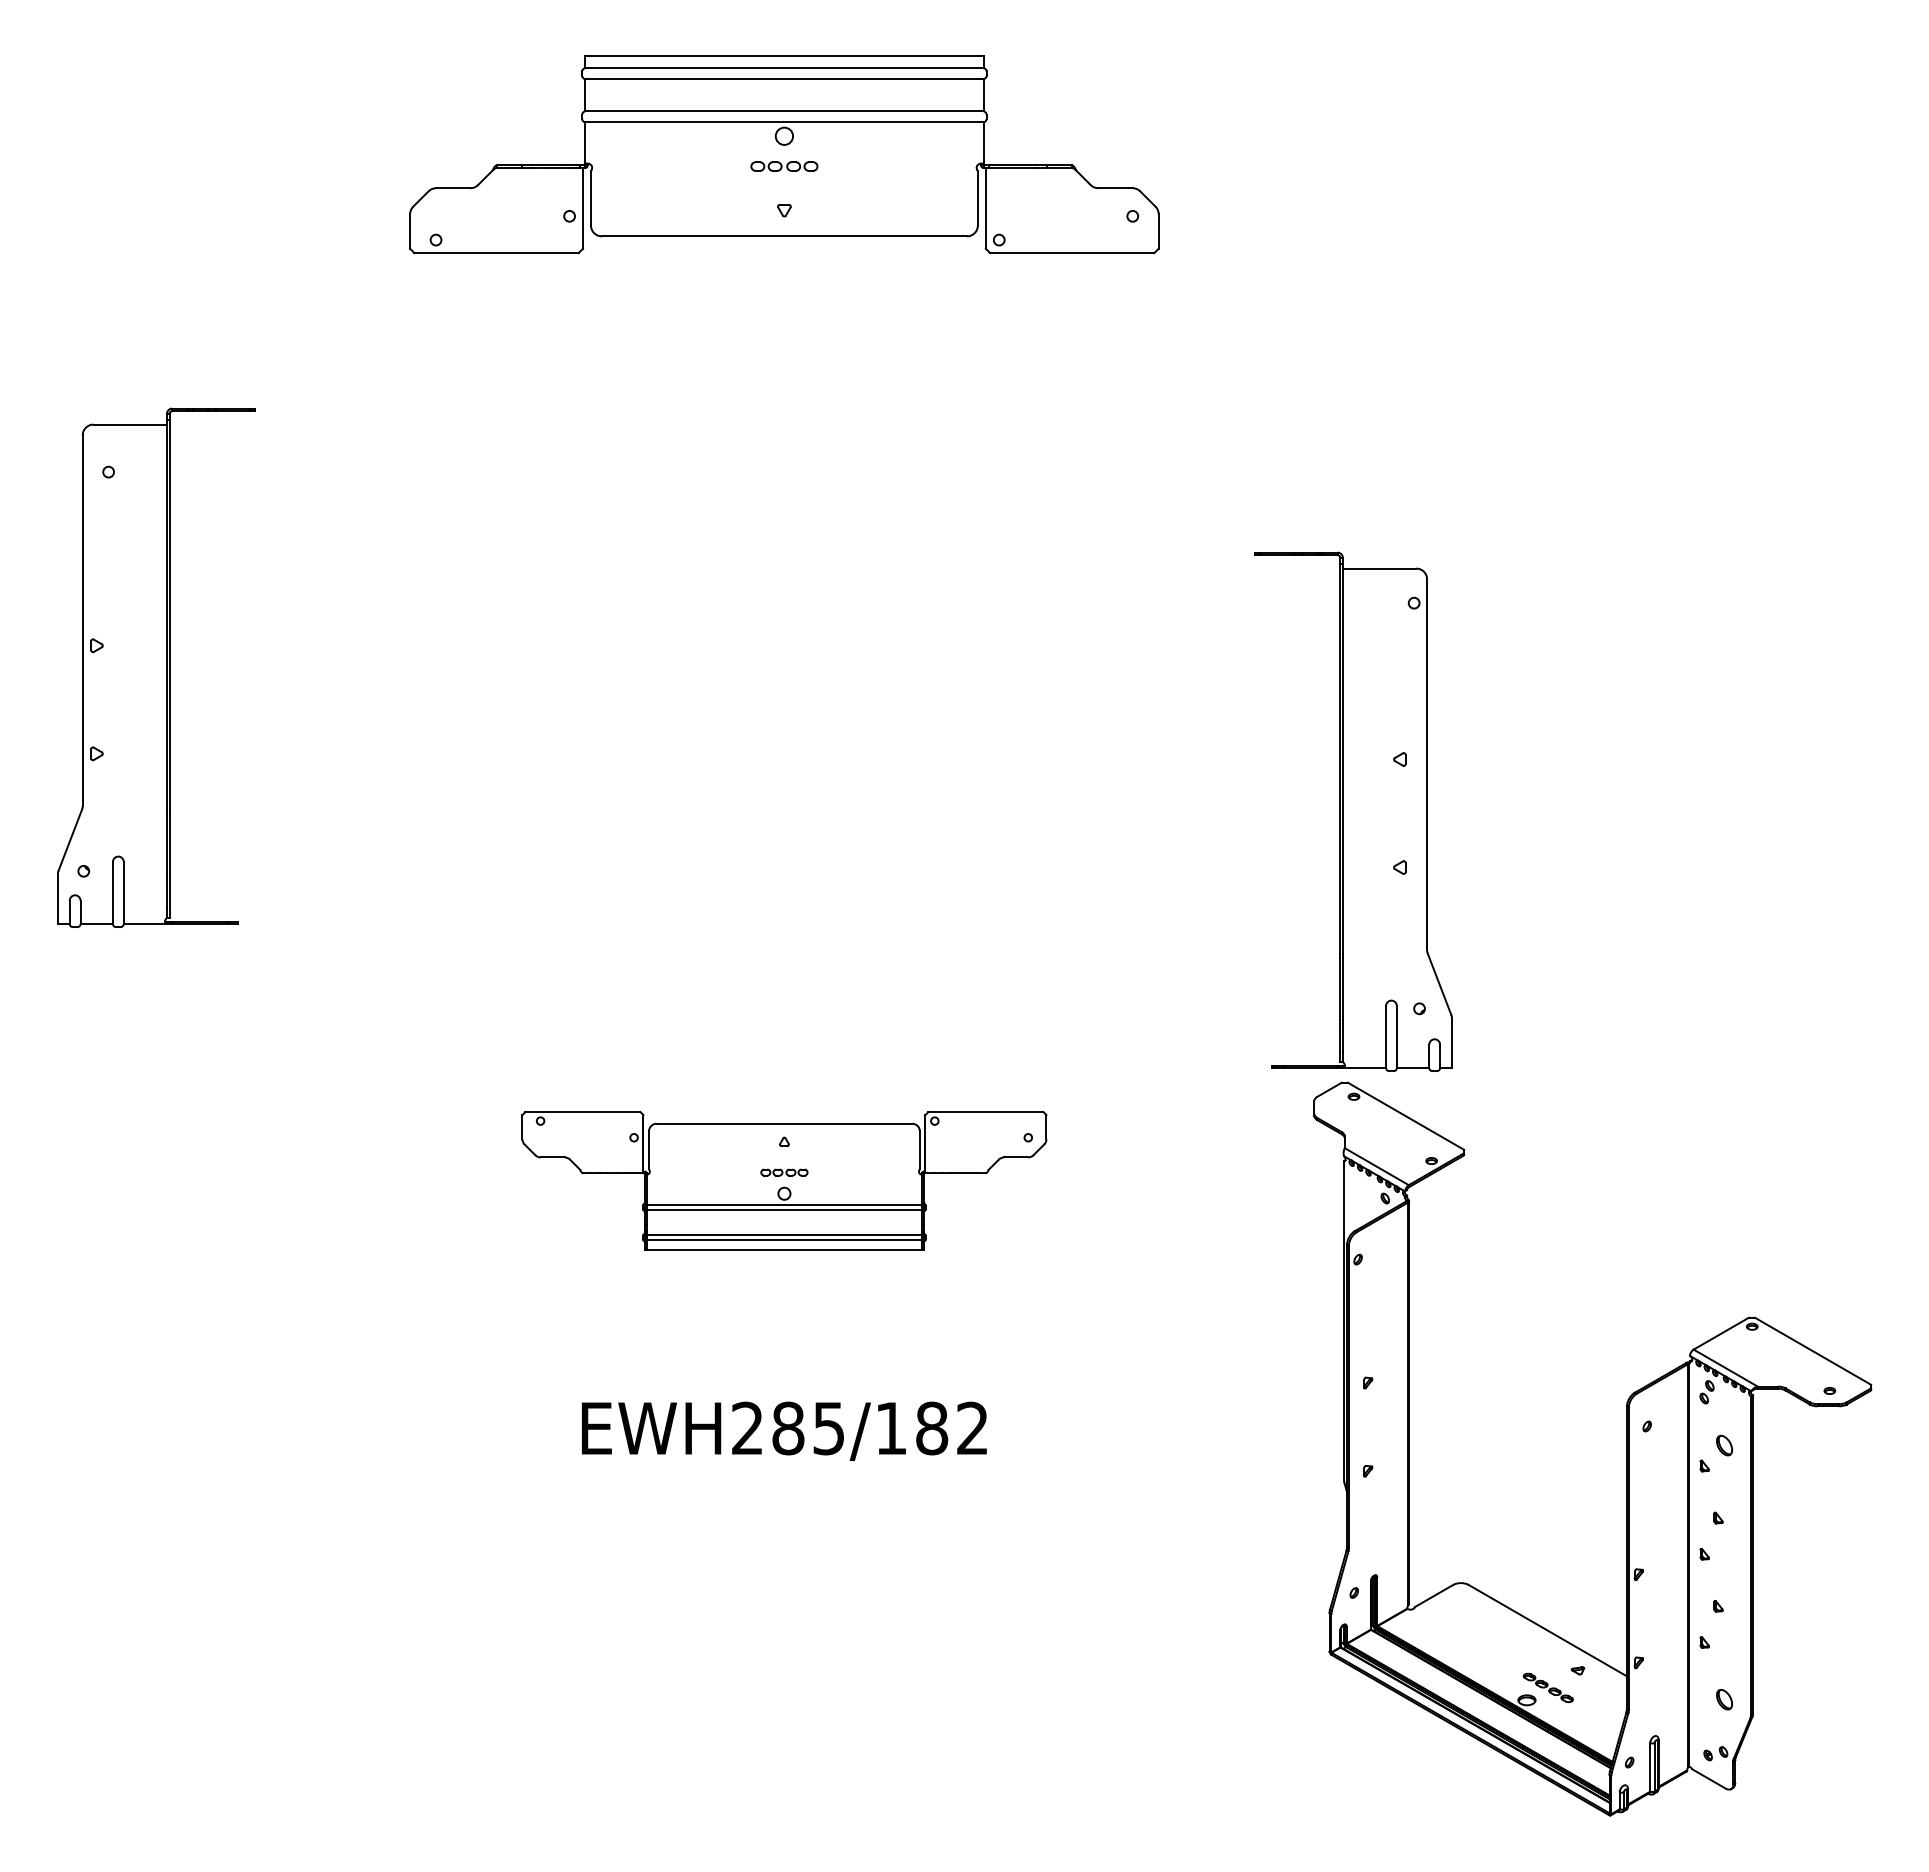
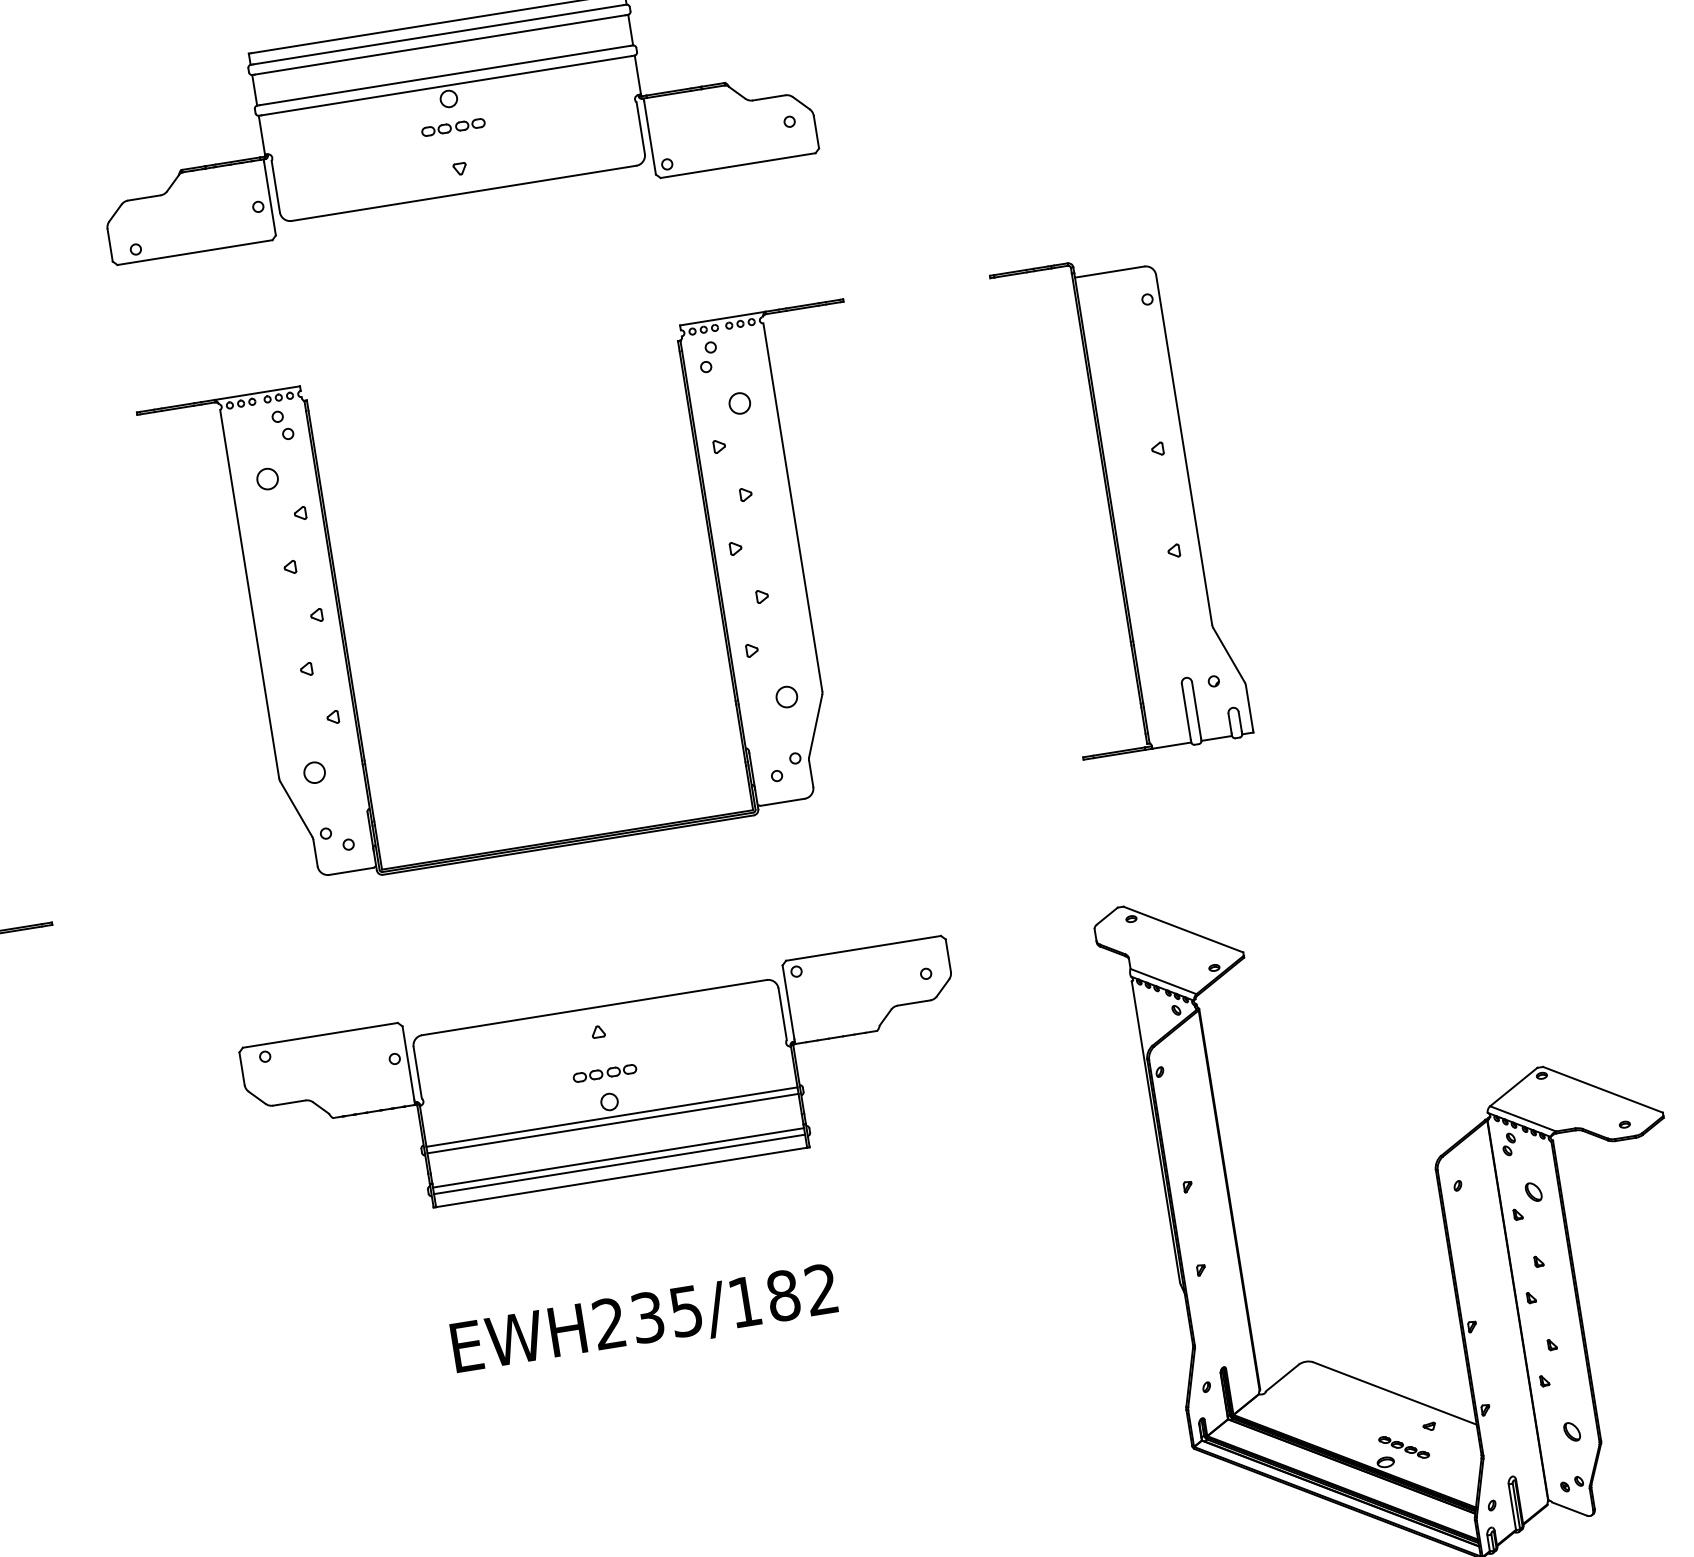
part: (588, 667) -> (344, 629), added
part: (1353, 811) -> (1121, 505), moved
part: (784, 1180) -> (606, 1084), size x1.43
text: (788, 1428) -> (648, 1317), EWH285/182 -> EWH235/182

